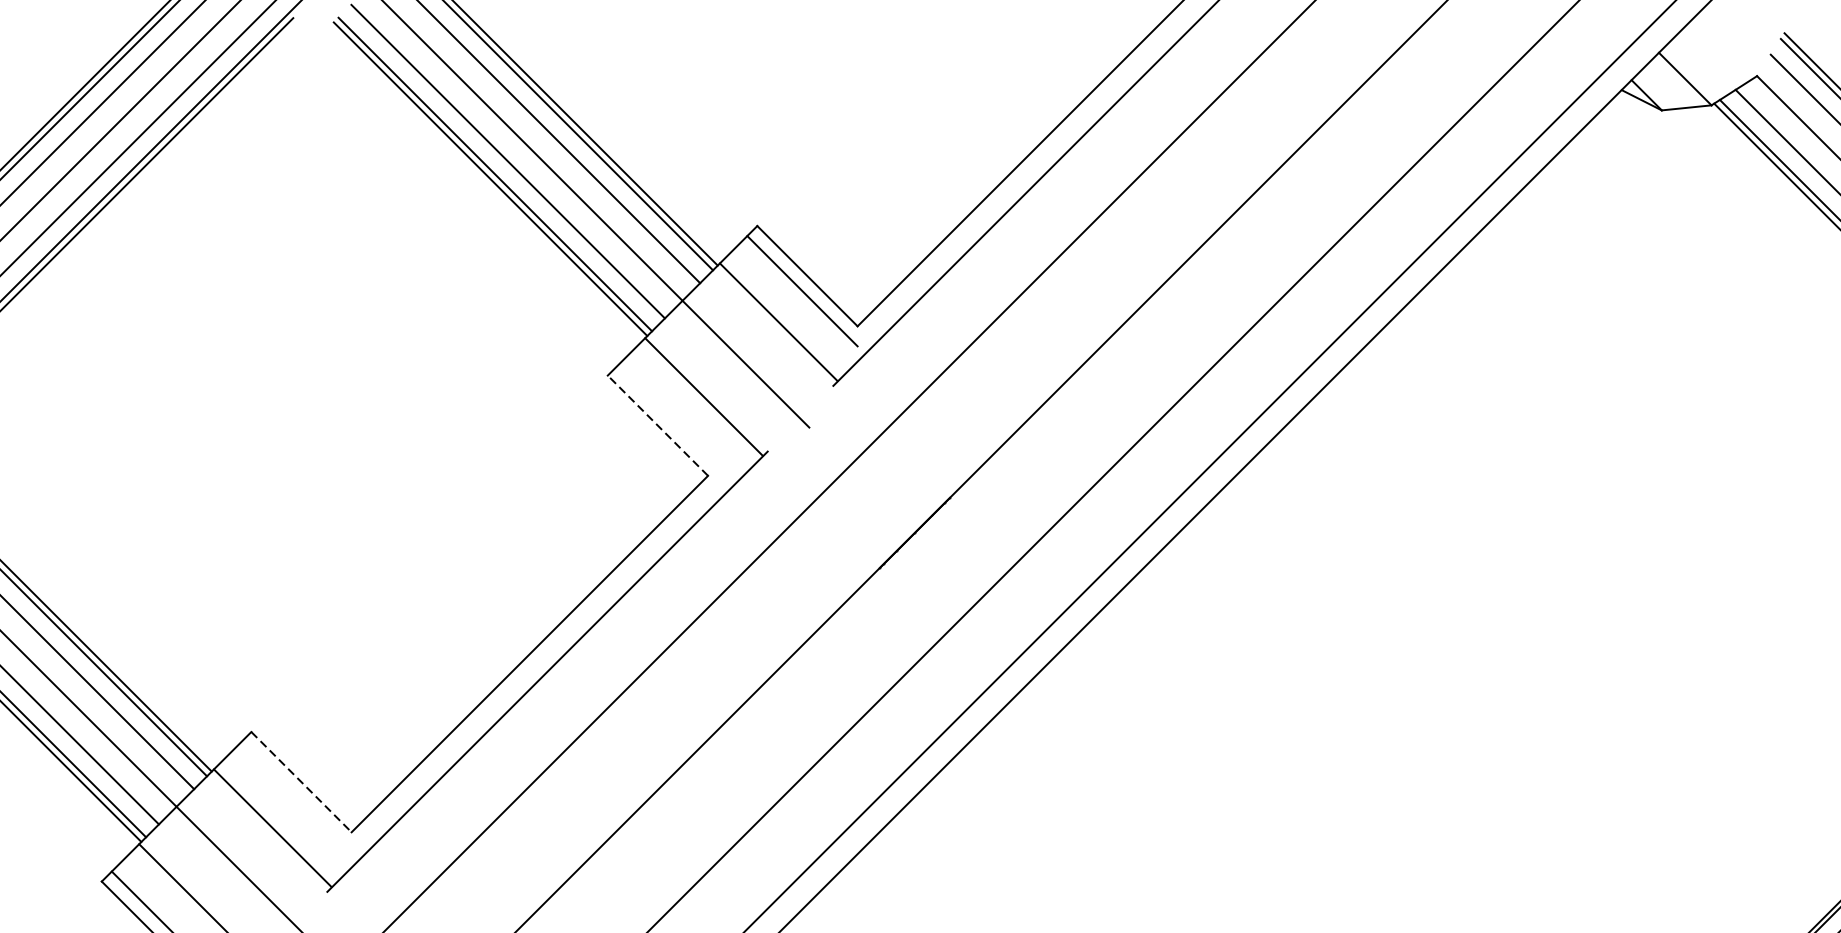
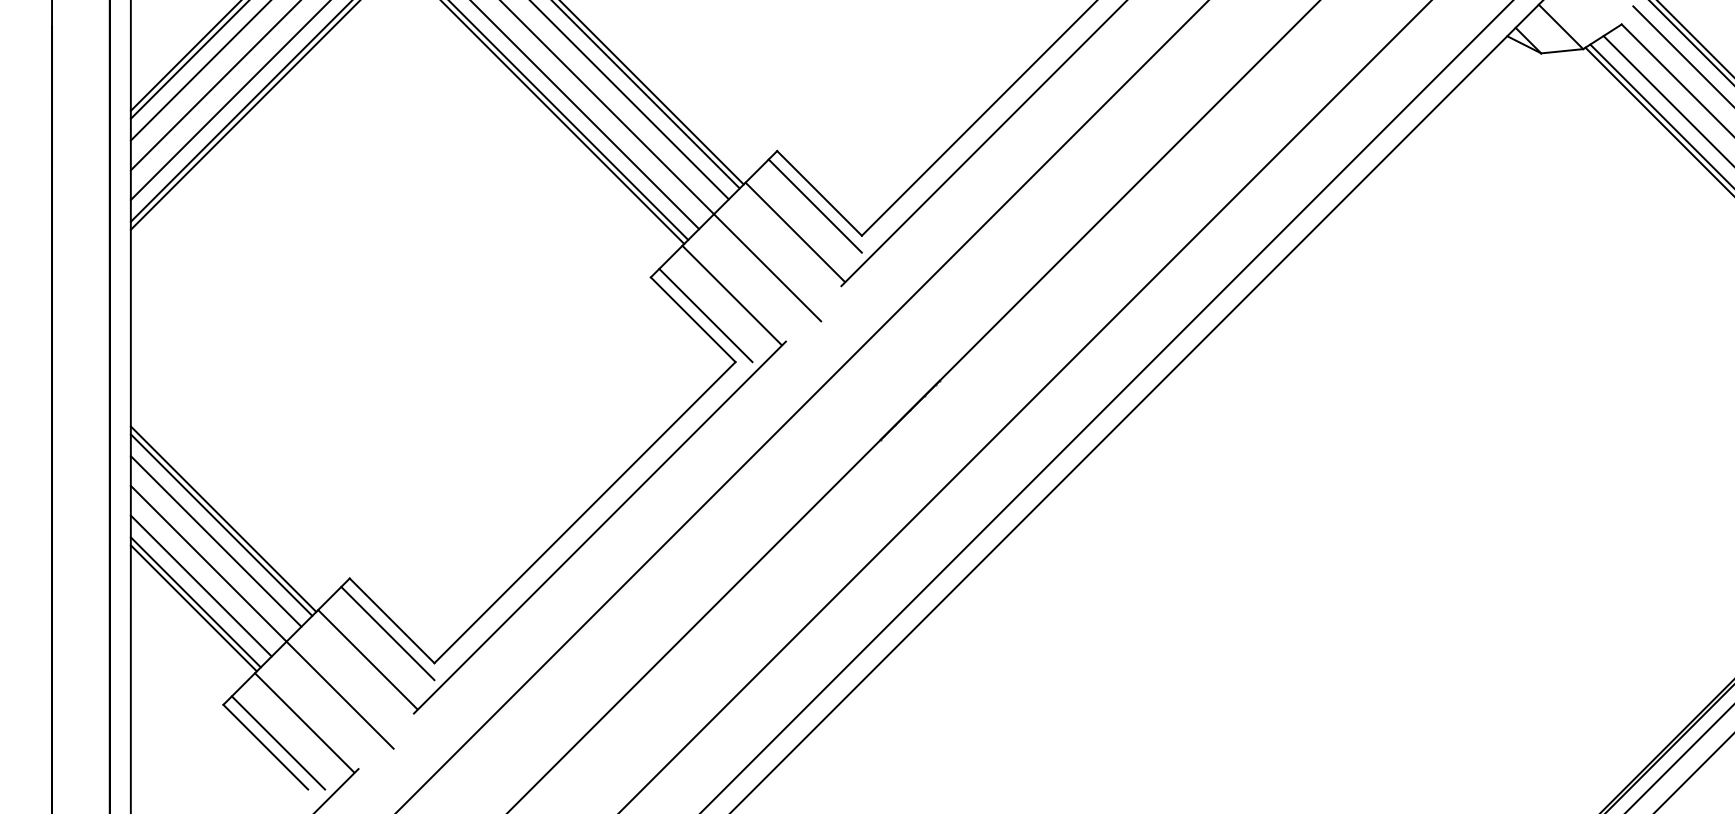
line: (672, 420) -> (705, 315), added
line: (658, 425) -> (693, 319), dashed -> solid
line: (301, 781) -> (392, 620), dashed -> solid
line: (296, 797) -> (387, 633), added

